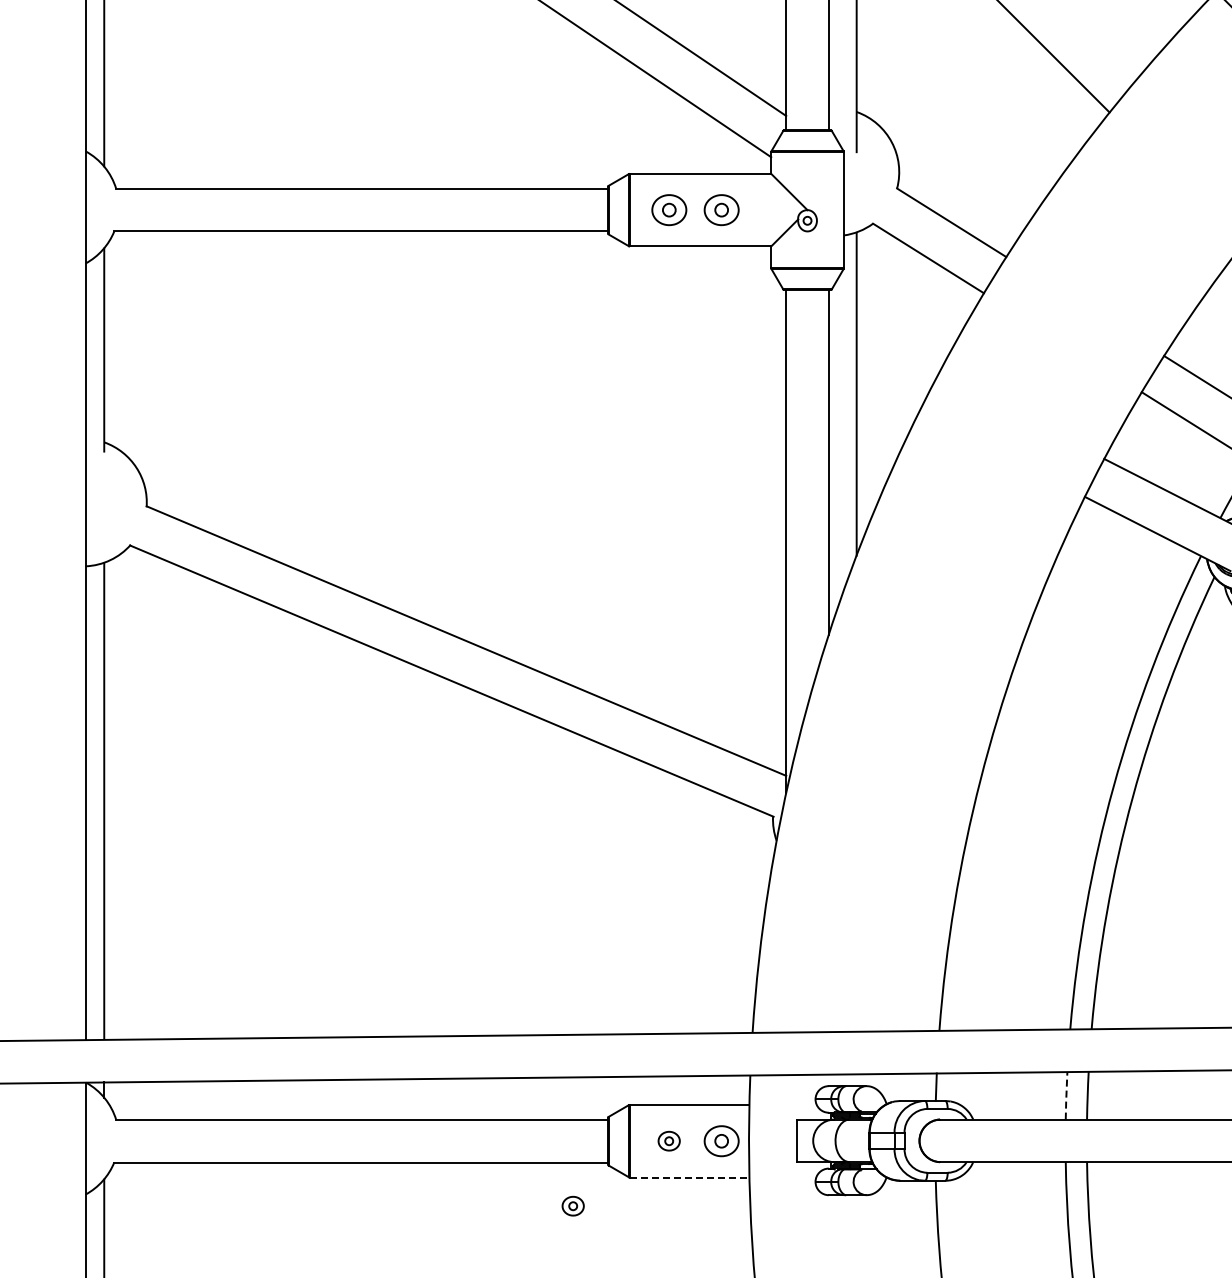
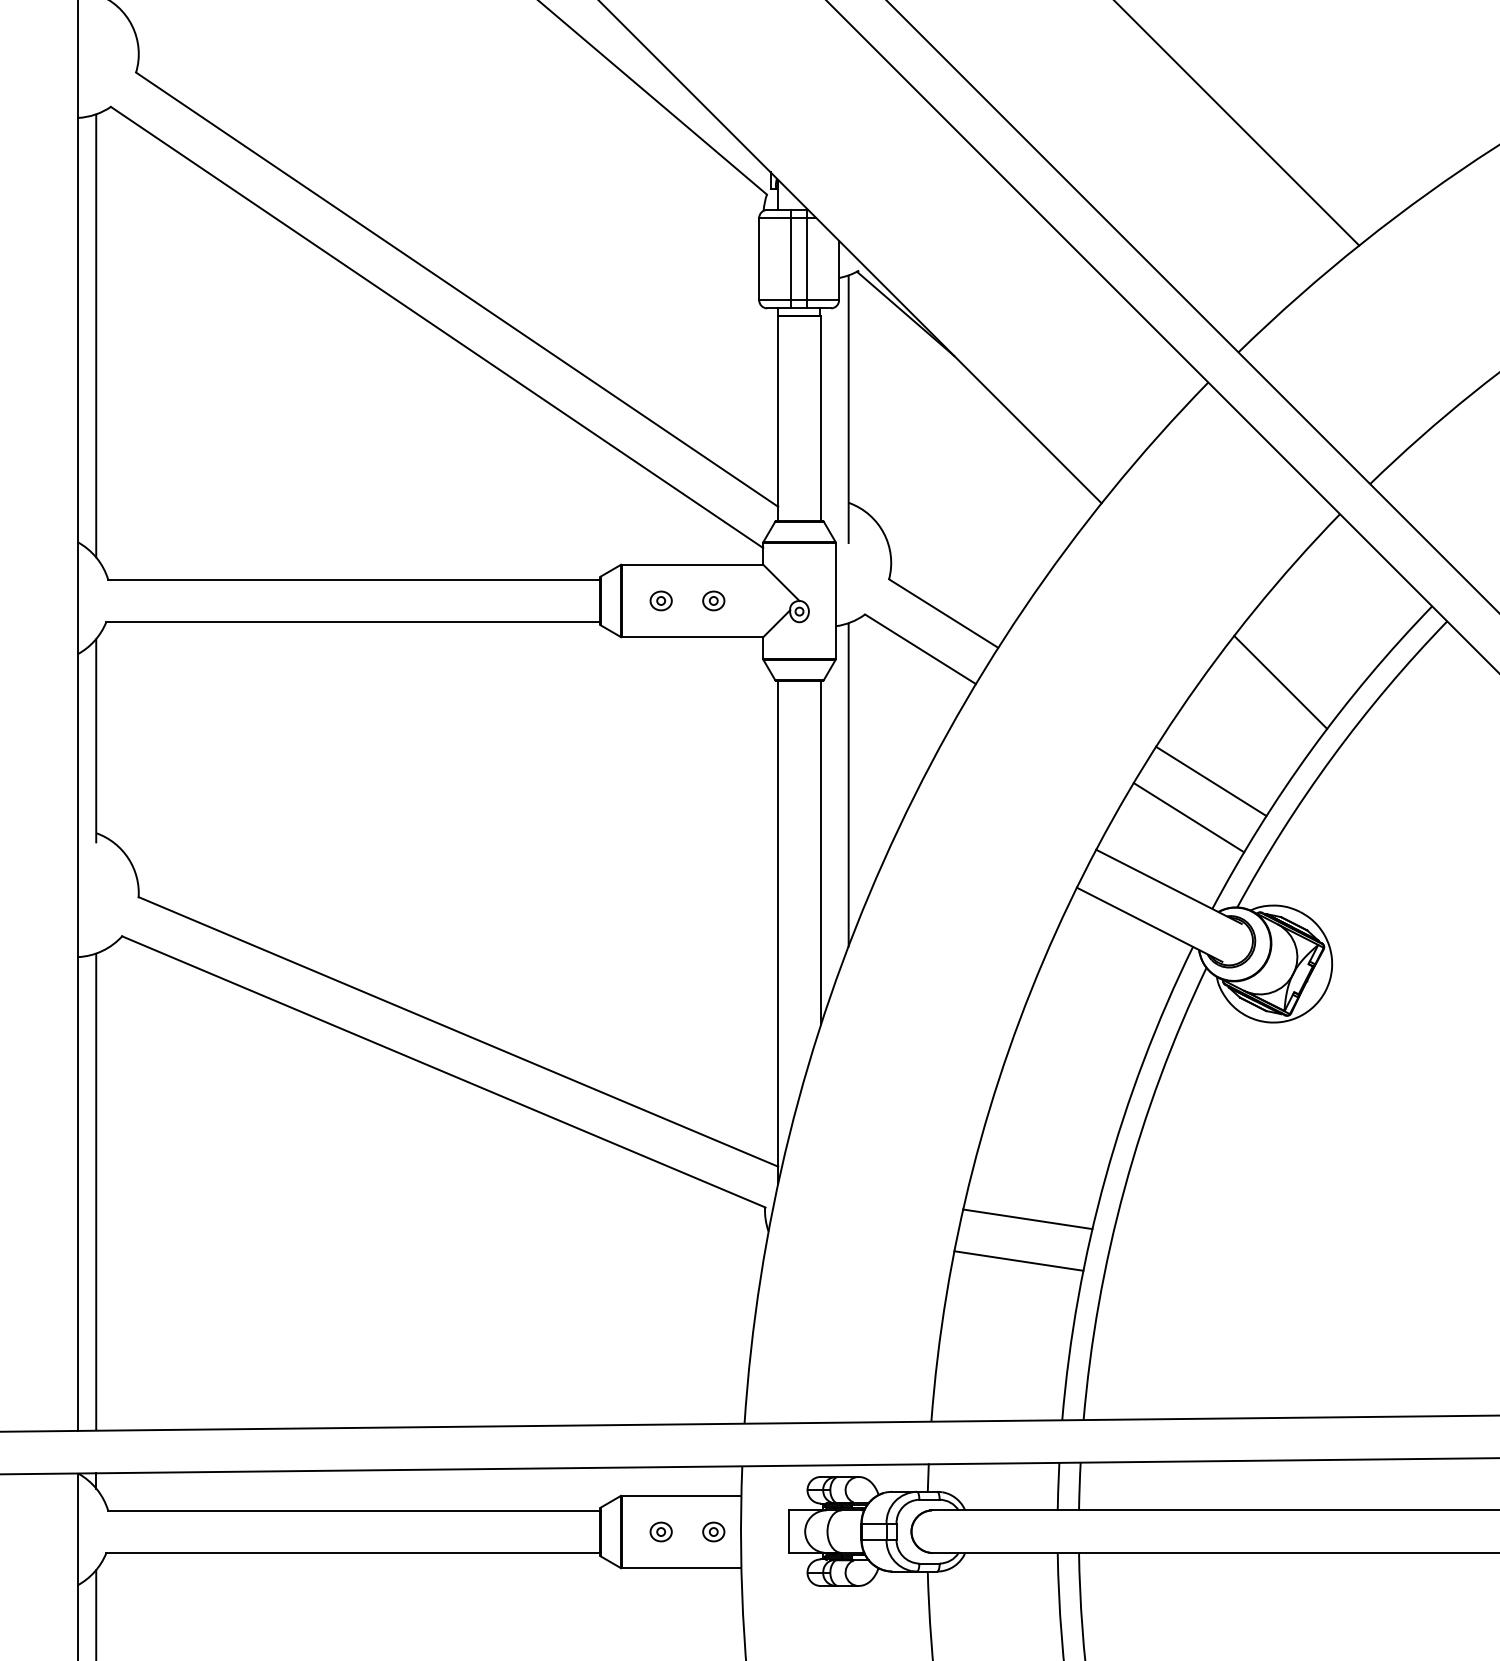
part: (668, 209) -> (660, 600), size x0.62
part: (721, 209) -> (713, 600), size x0.62
line: (1035, 828) -> (1027, 1219), added
line: (1026, 869) -> (1018, 1260), added
line: (1066, 1096) -> (1058, 1487), dashed -> solid
part: (721, 1140) -> (713, 1531), size x0.62
line: (689, 1177) -> (681, 1568), dashed -> solid
part: (572, 1205) -> (564, 1596), removed

